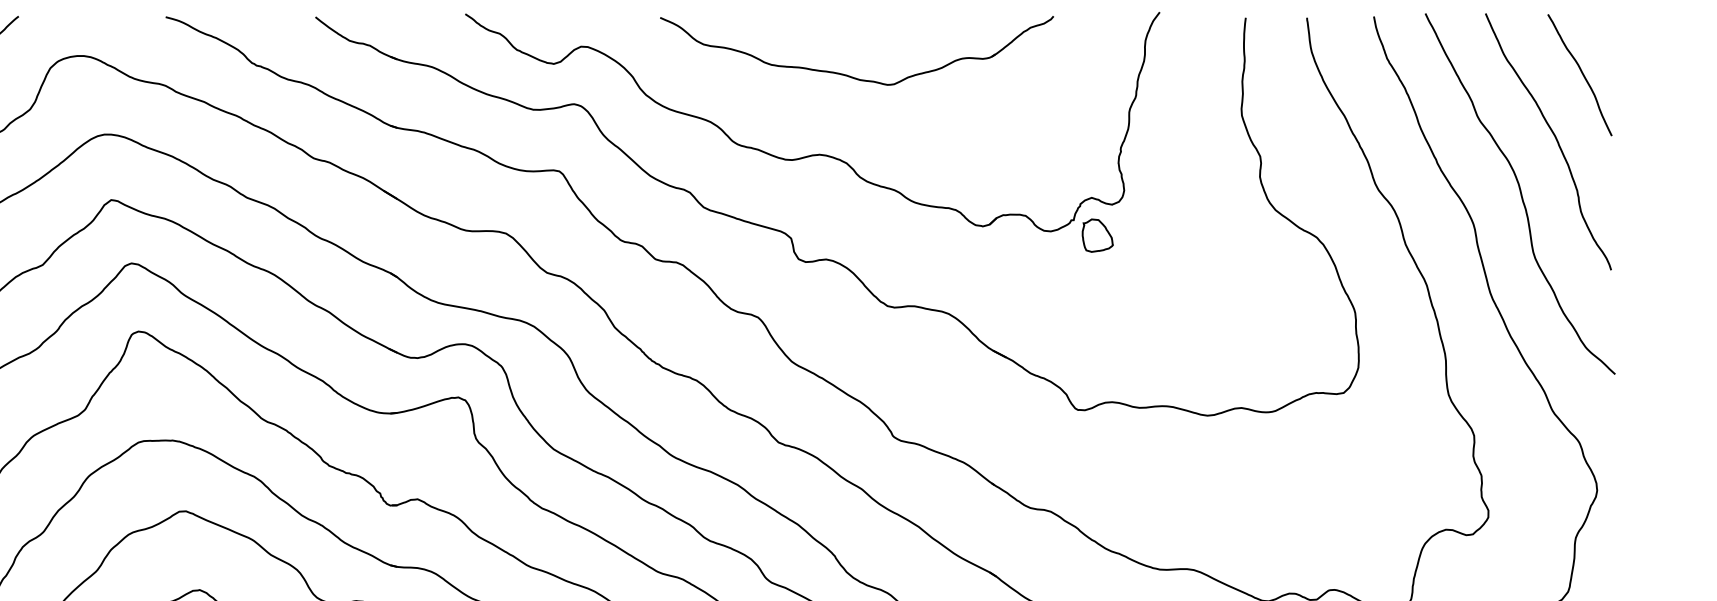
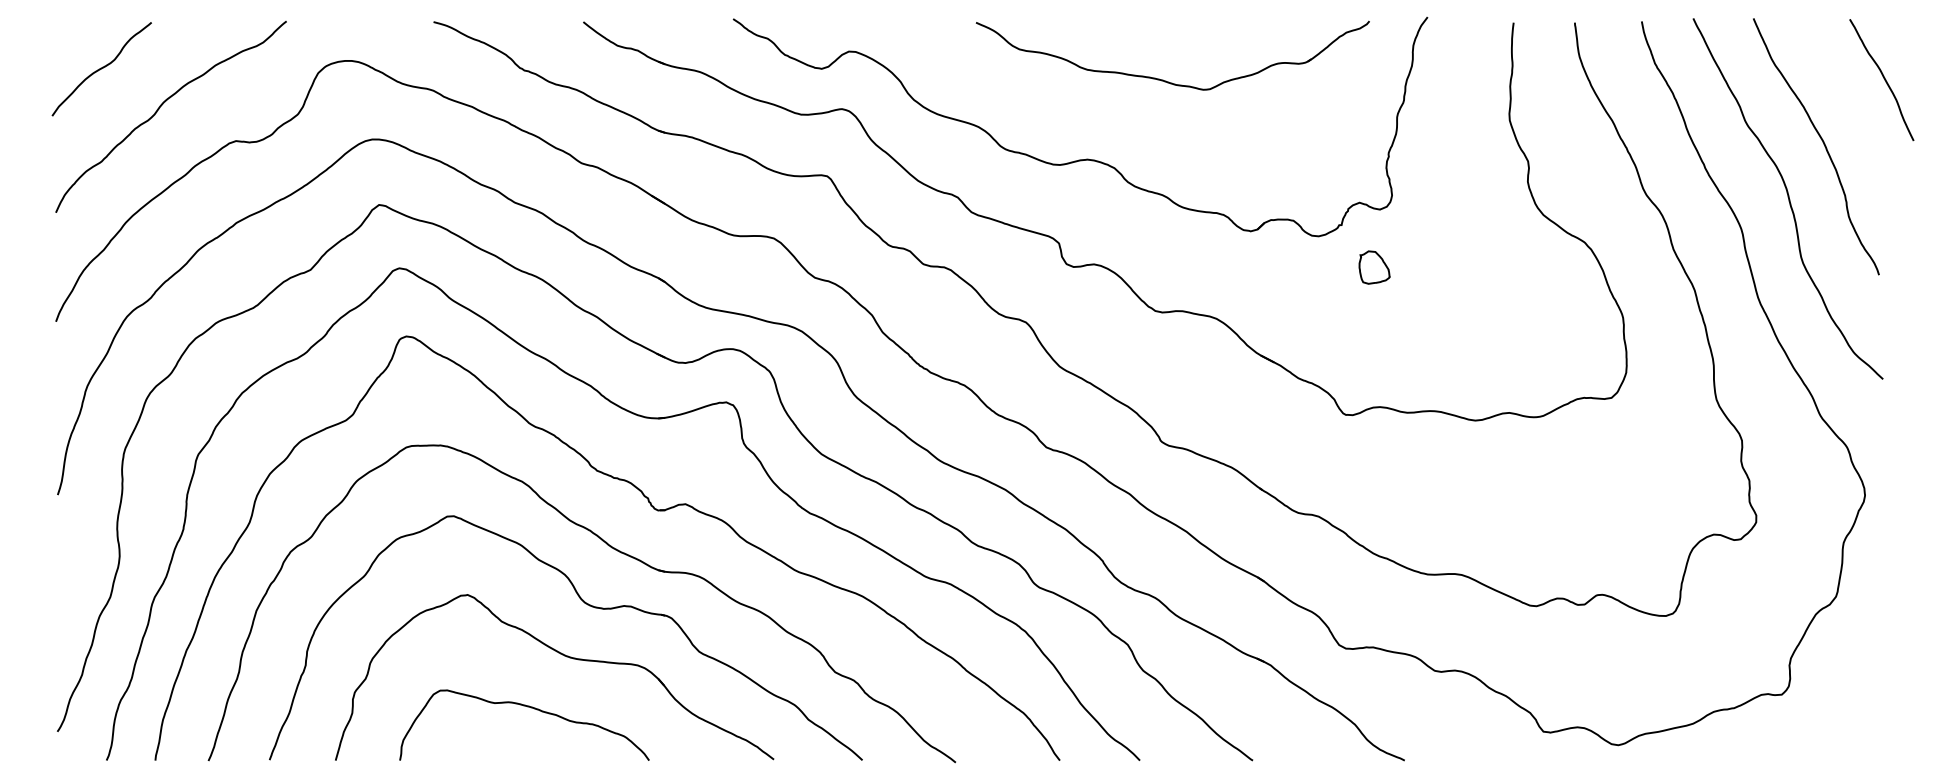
curve: (1581, 73) -> (1883, 78), moved
part: (847, 74) -> (1163, 79), moved
part: (1097, 235) -> (1374, 267), moved

